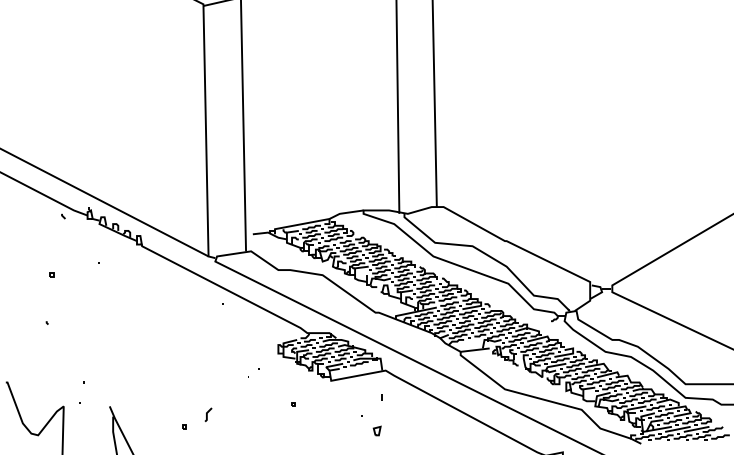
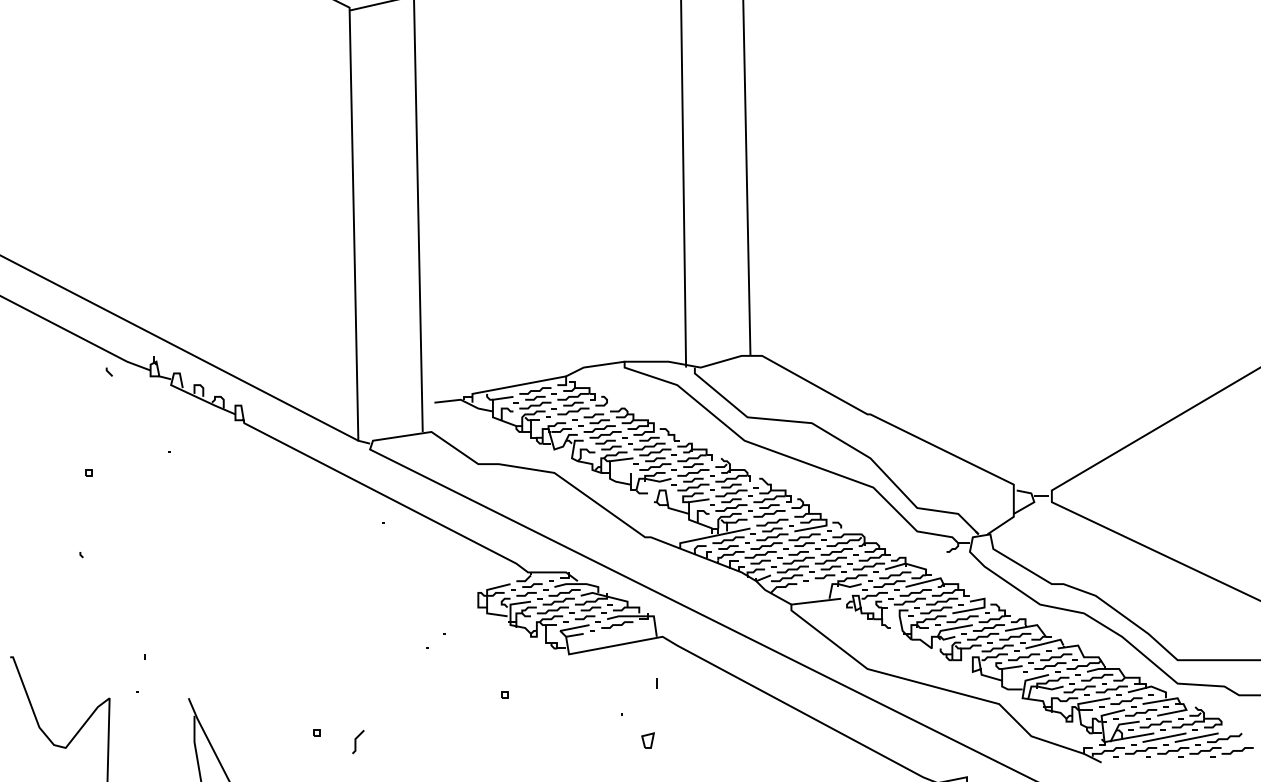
curve: (207, 414) -> (356, 741), moved

